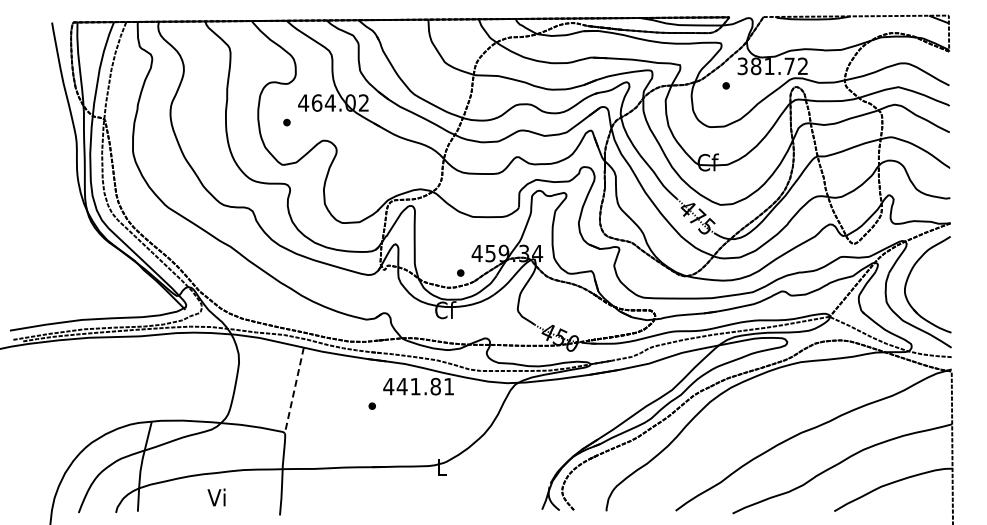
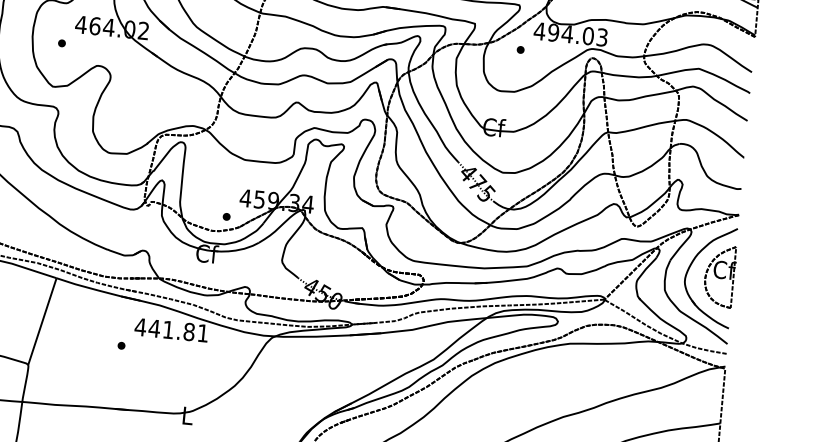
text: (772, 66) -> (570, 34), 381.72 -> 494.03
part: (937, 283) -> (719, 276), added
line: (294, 390) -> (42, 321), dashed -> solid

